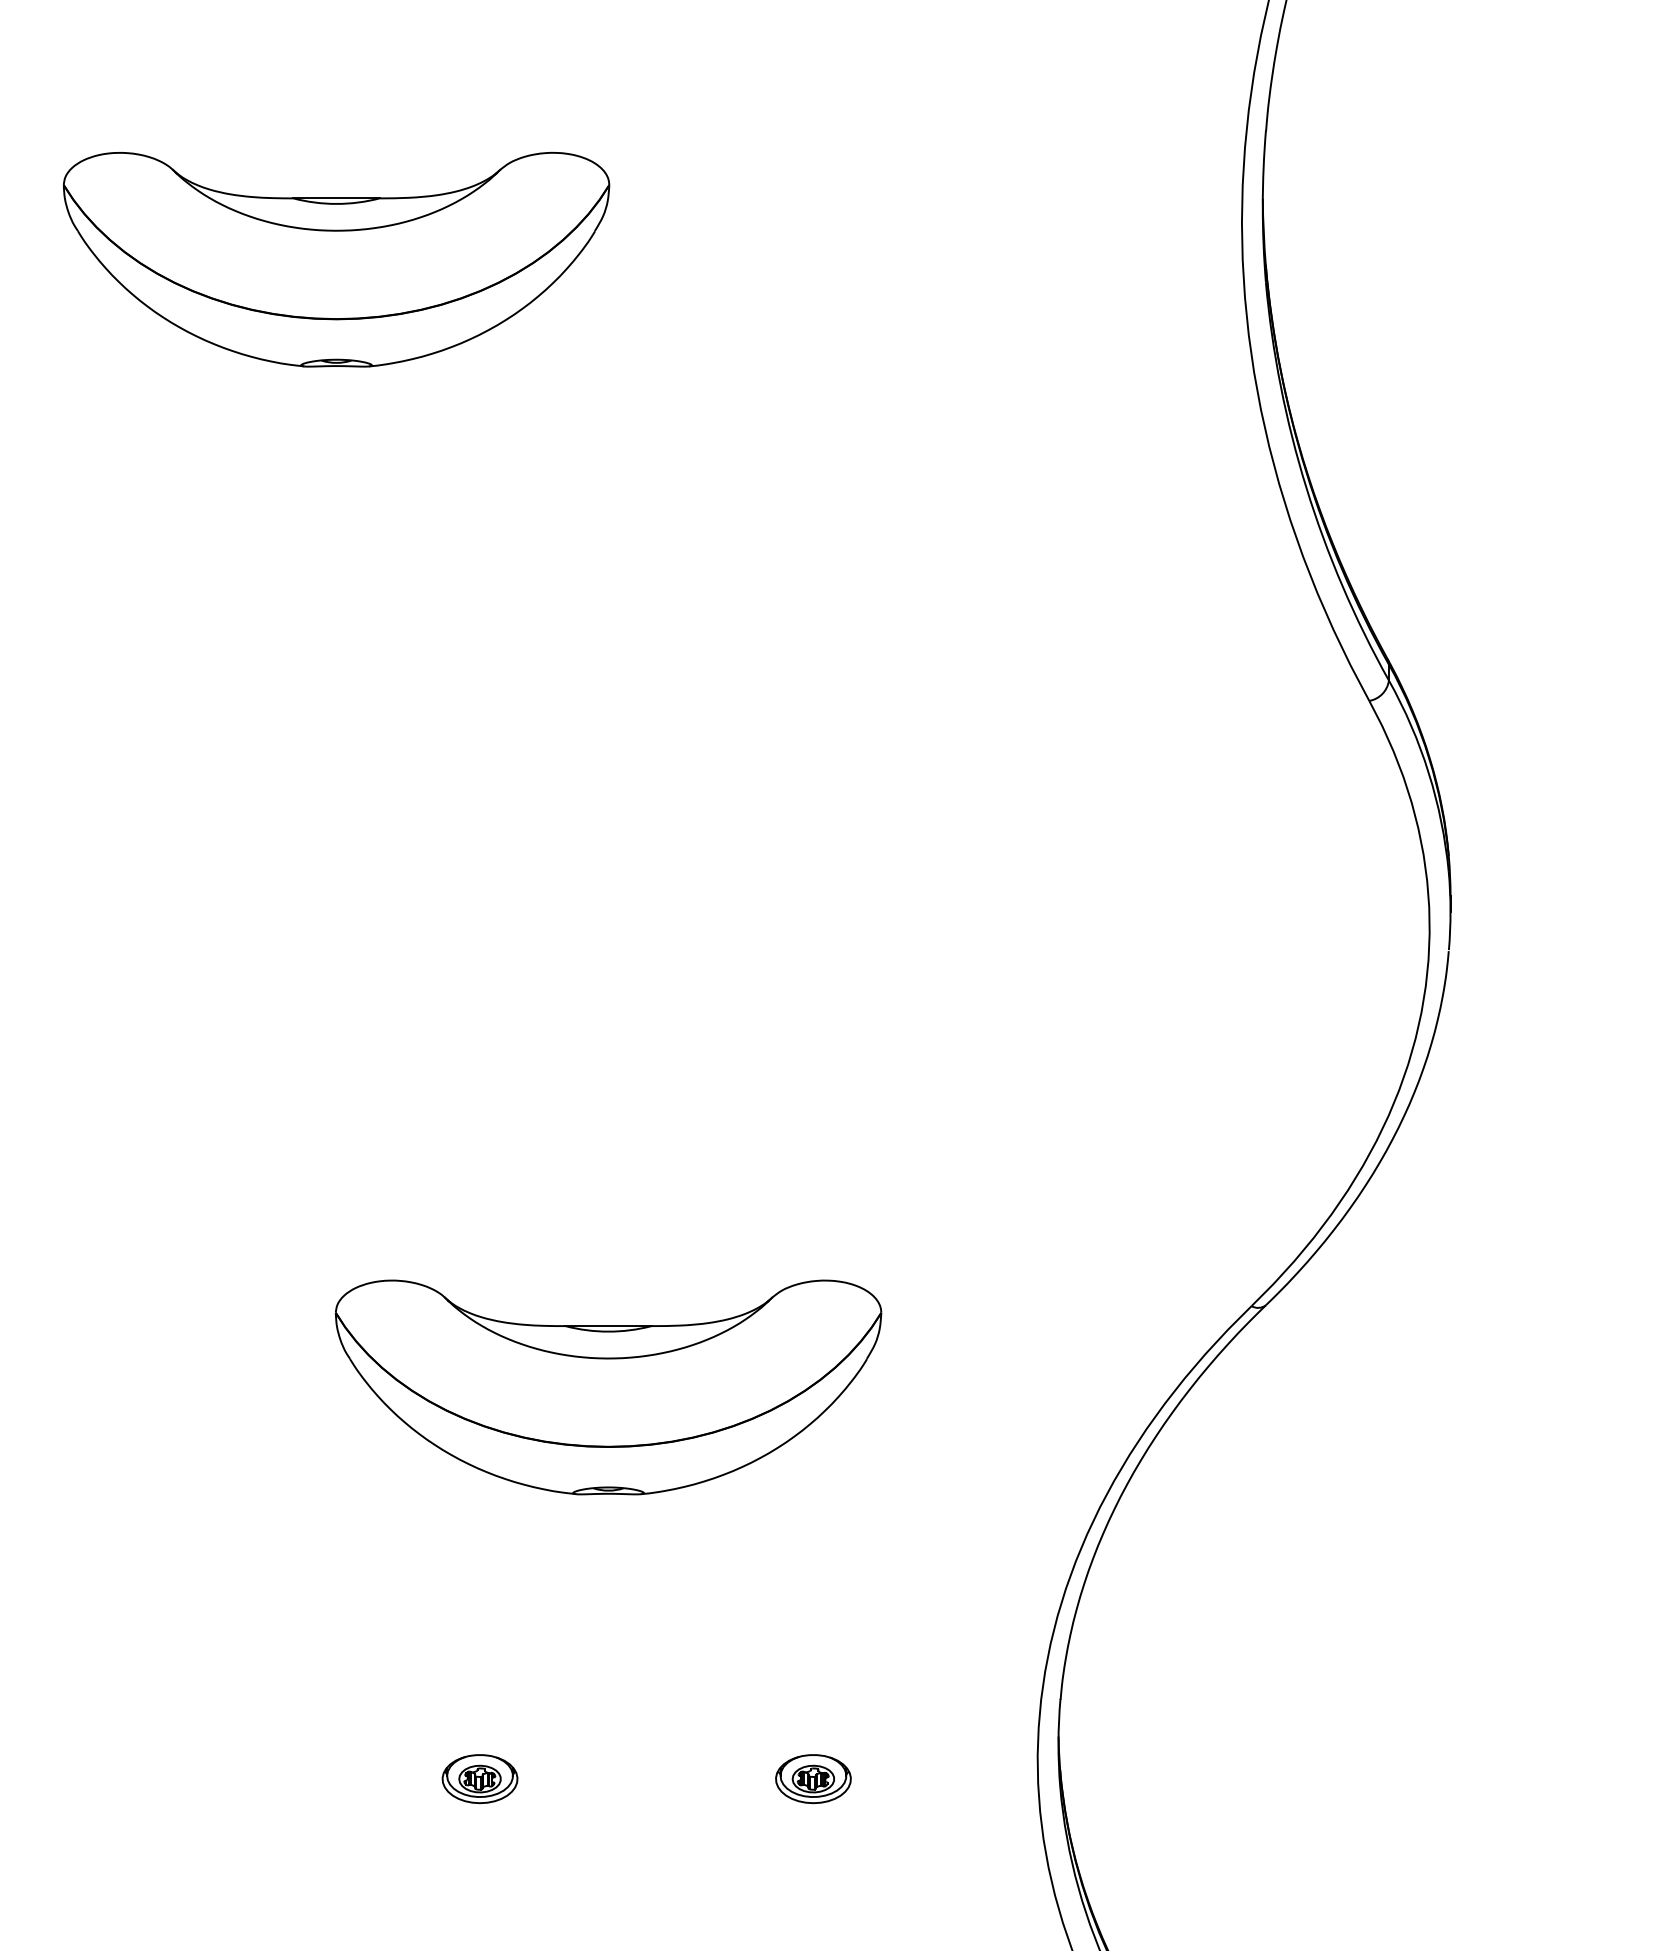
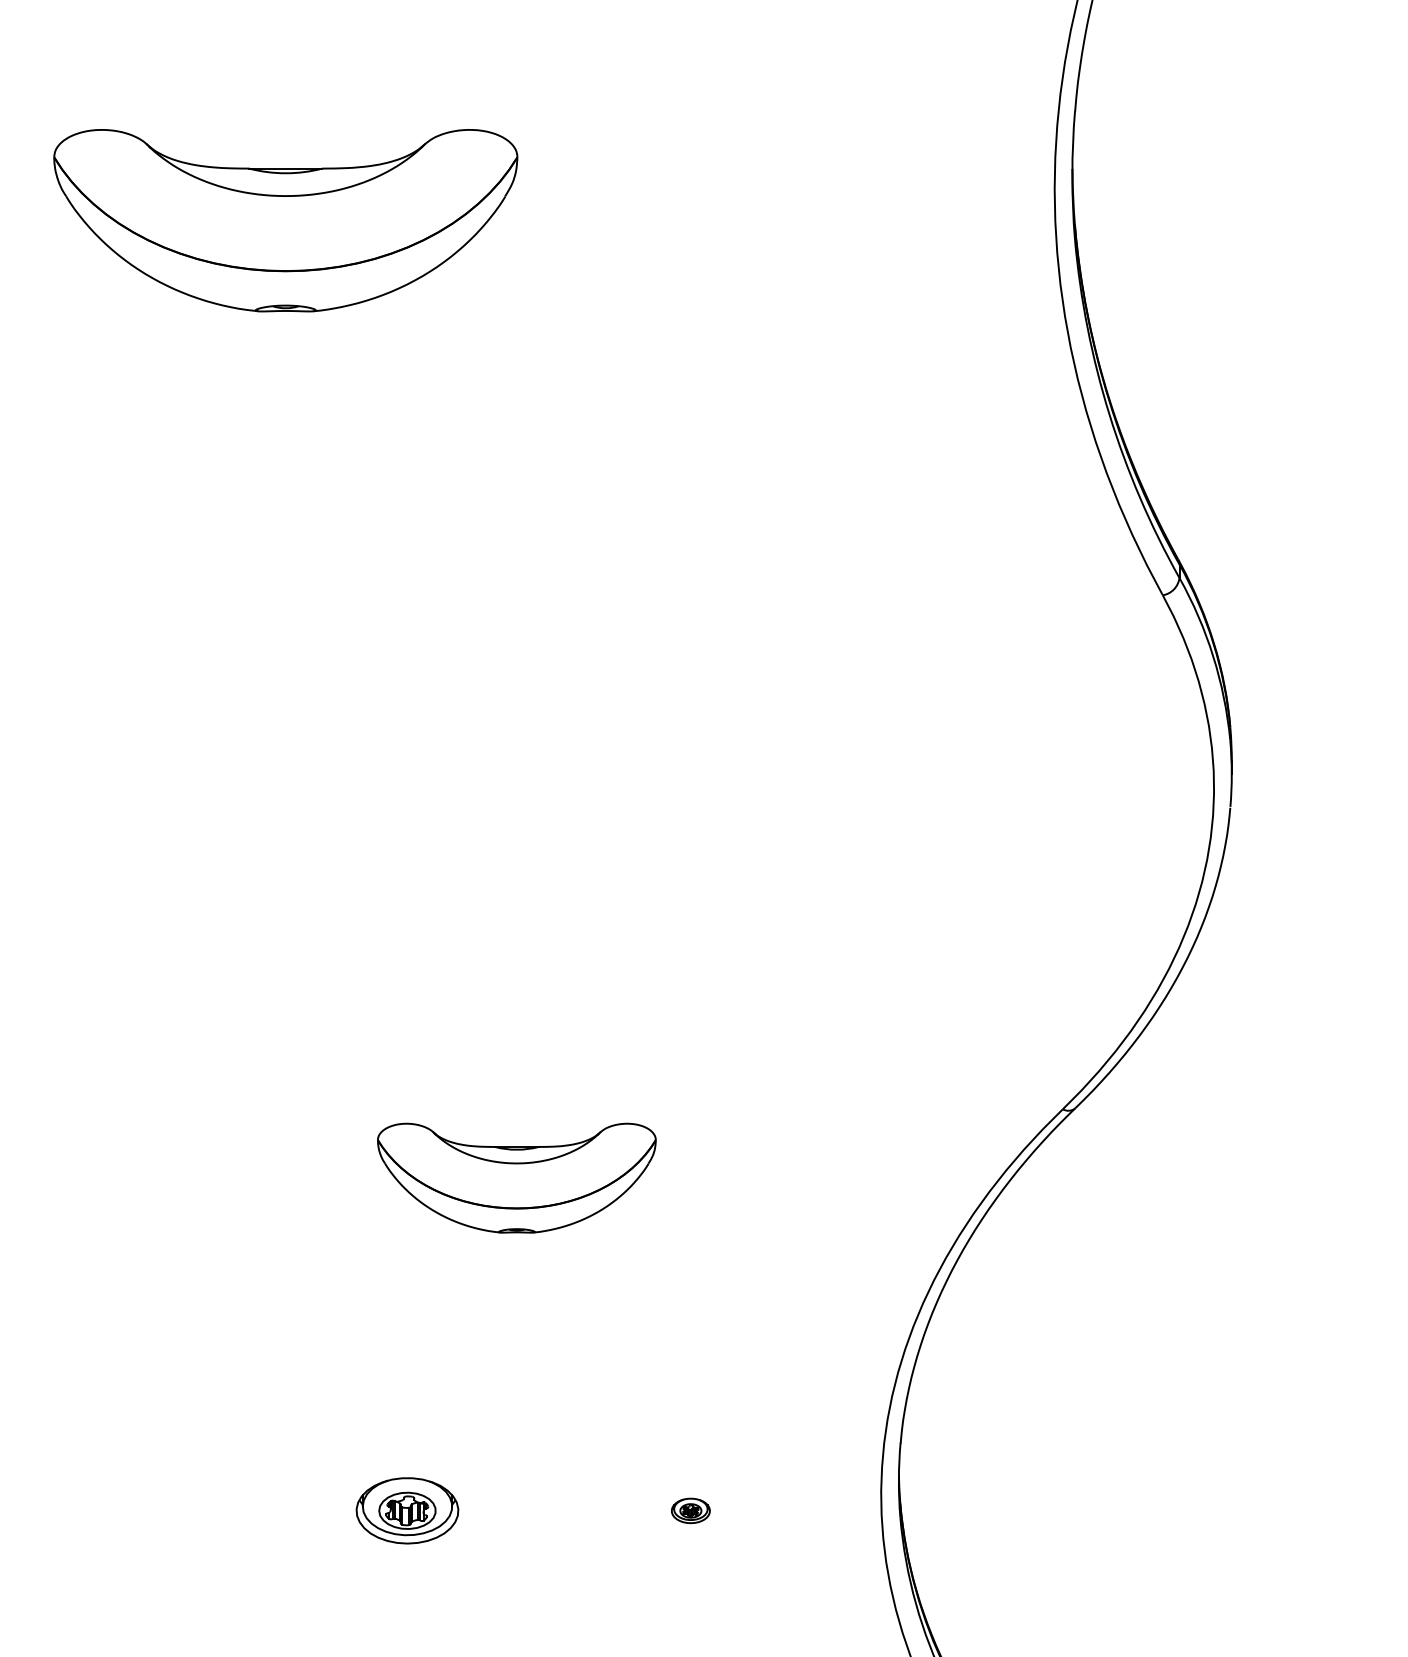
part: (608, 1386) -> (516, 1177), size x0.6
part: (479, 1778) -> (407, 1510), size x1.6
part: (813, 1778) -> (690, 1510), size x0.6

